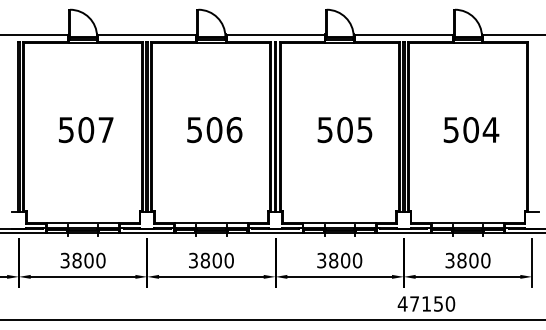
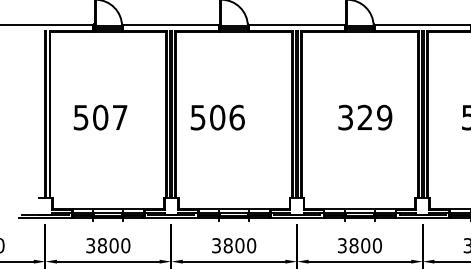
text: (86, 130) -> (100, 118), moved
text: (214, 130) -> (217, 118), moved
text: (345, 130) -> (365, 118), 505 -> 329

